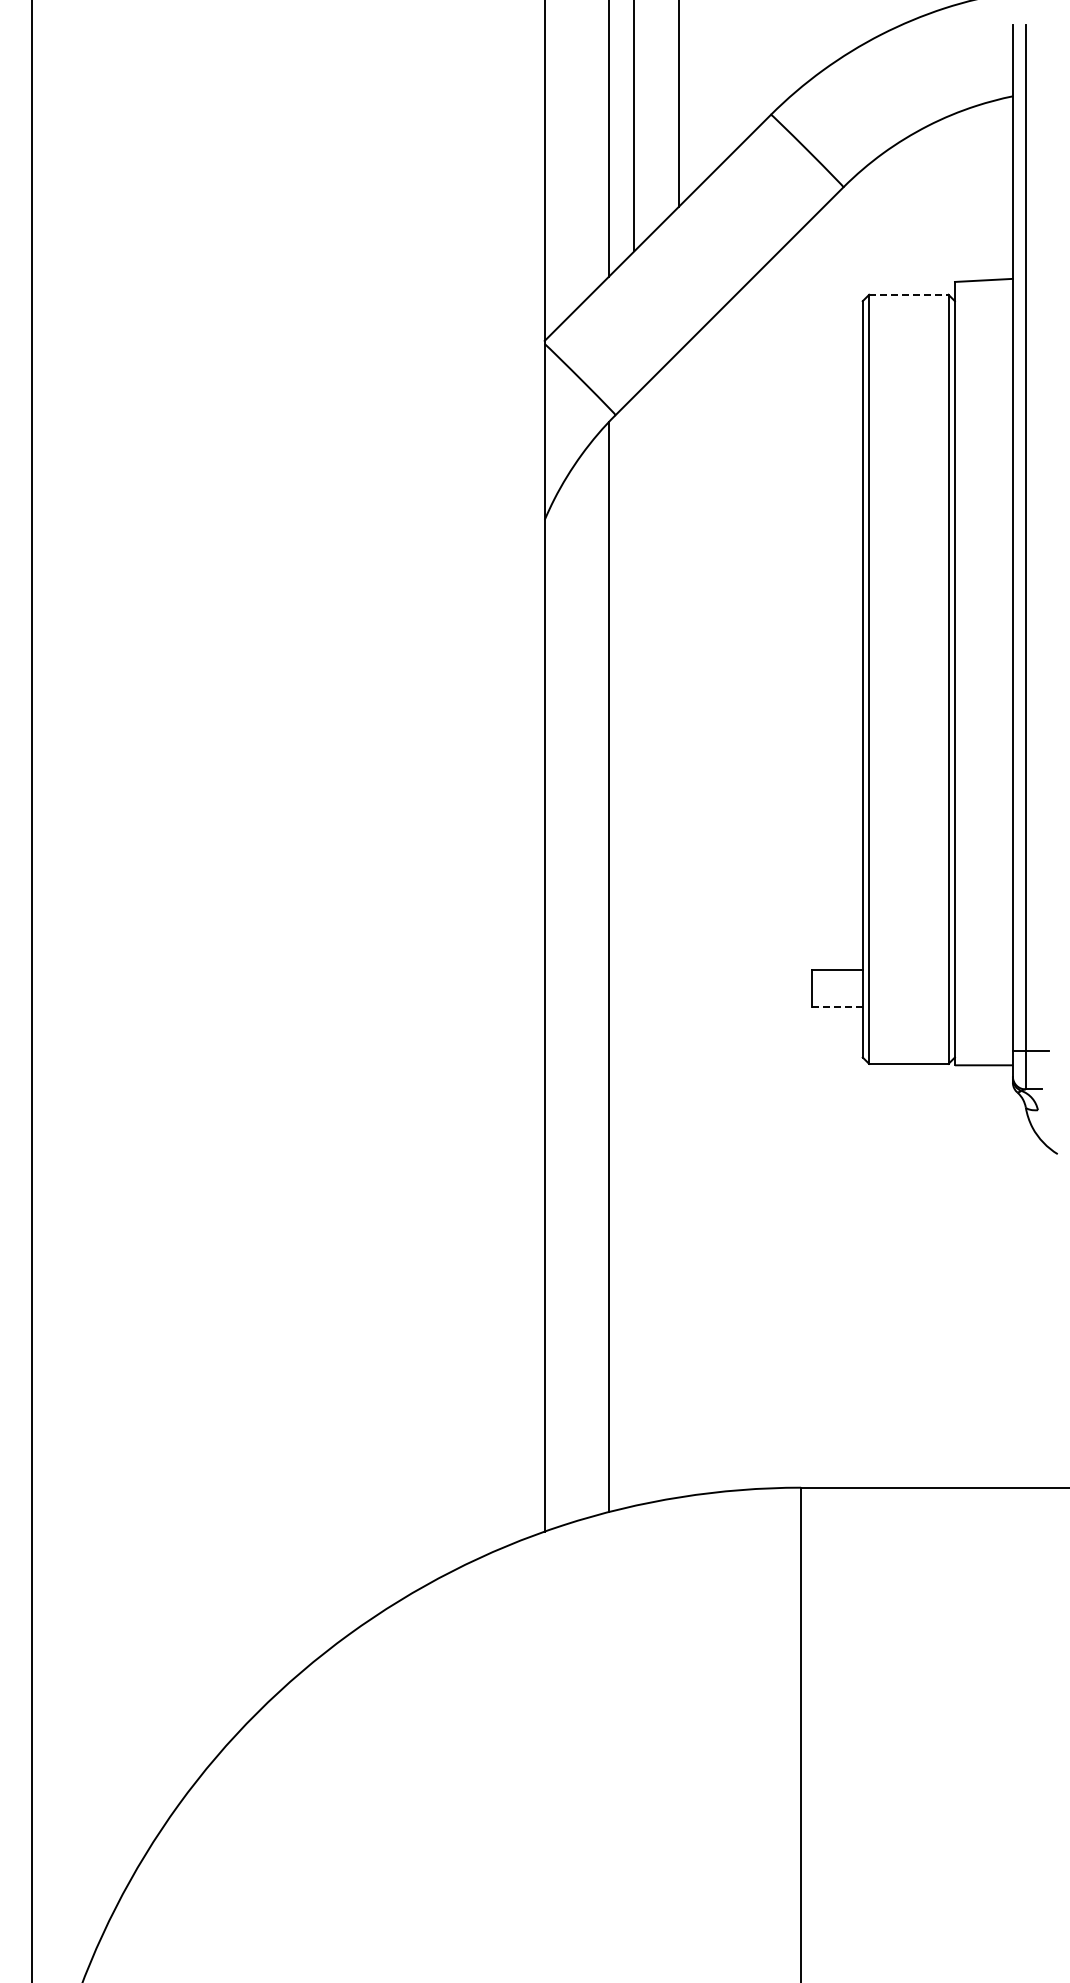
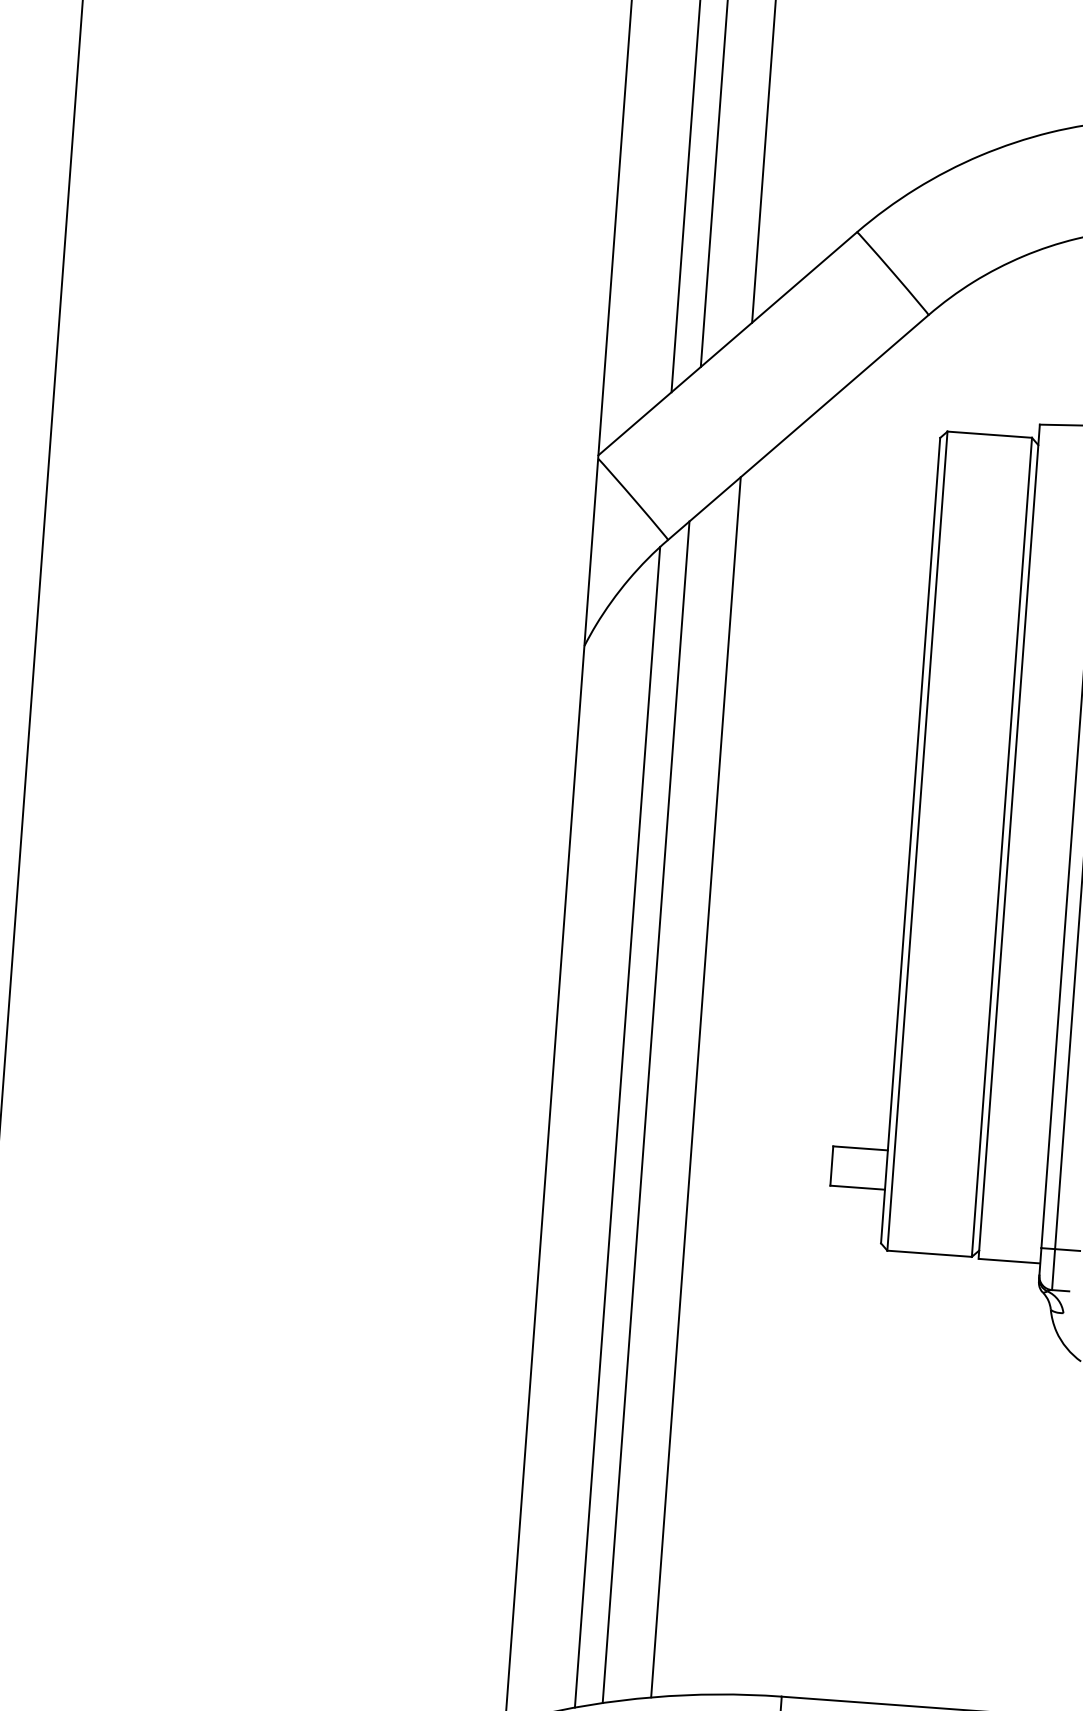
line: (908, 294) -> (989, 434), dashed -> solid
line: (679, 924) -> (696, 1087), added
line: (634, 950) -> (646, 1111), added
line: (837, 1007) -> (858, 1188), dashed -> solid

